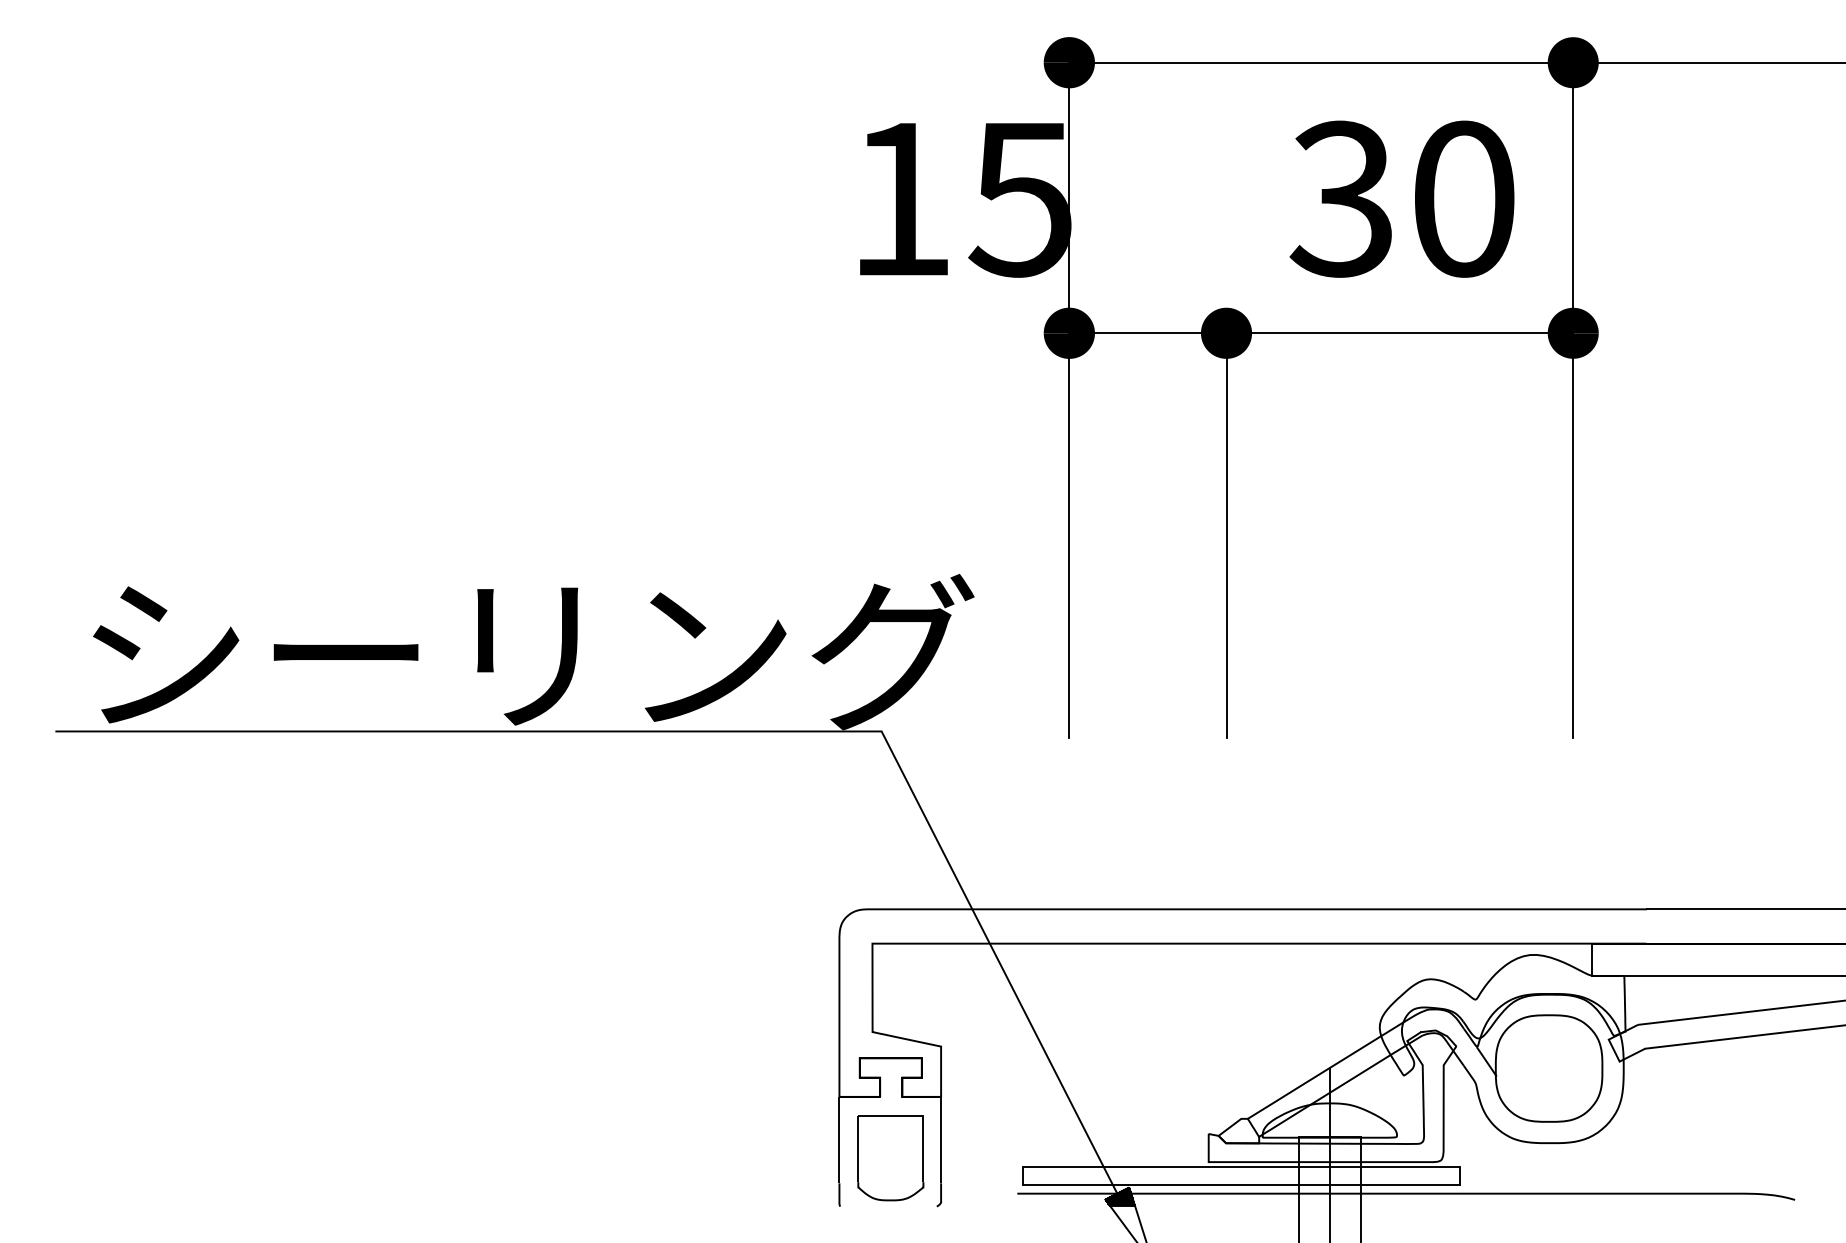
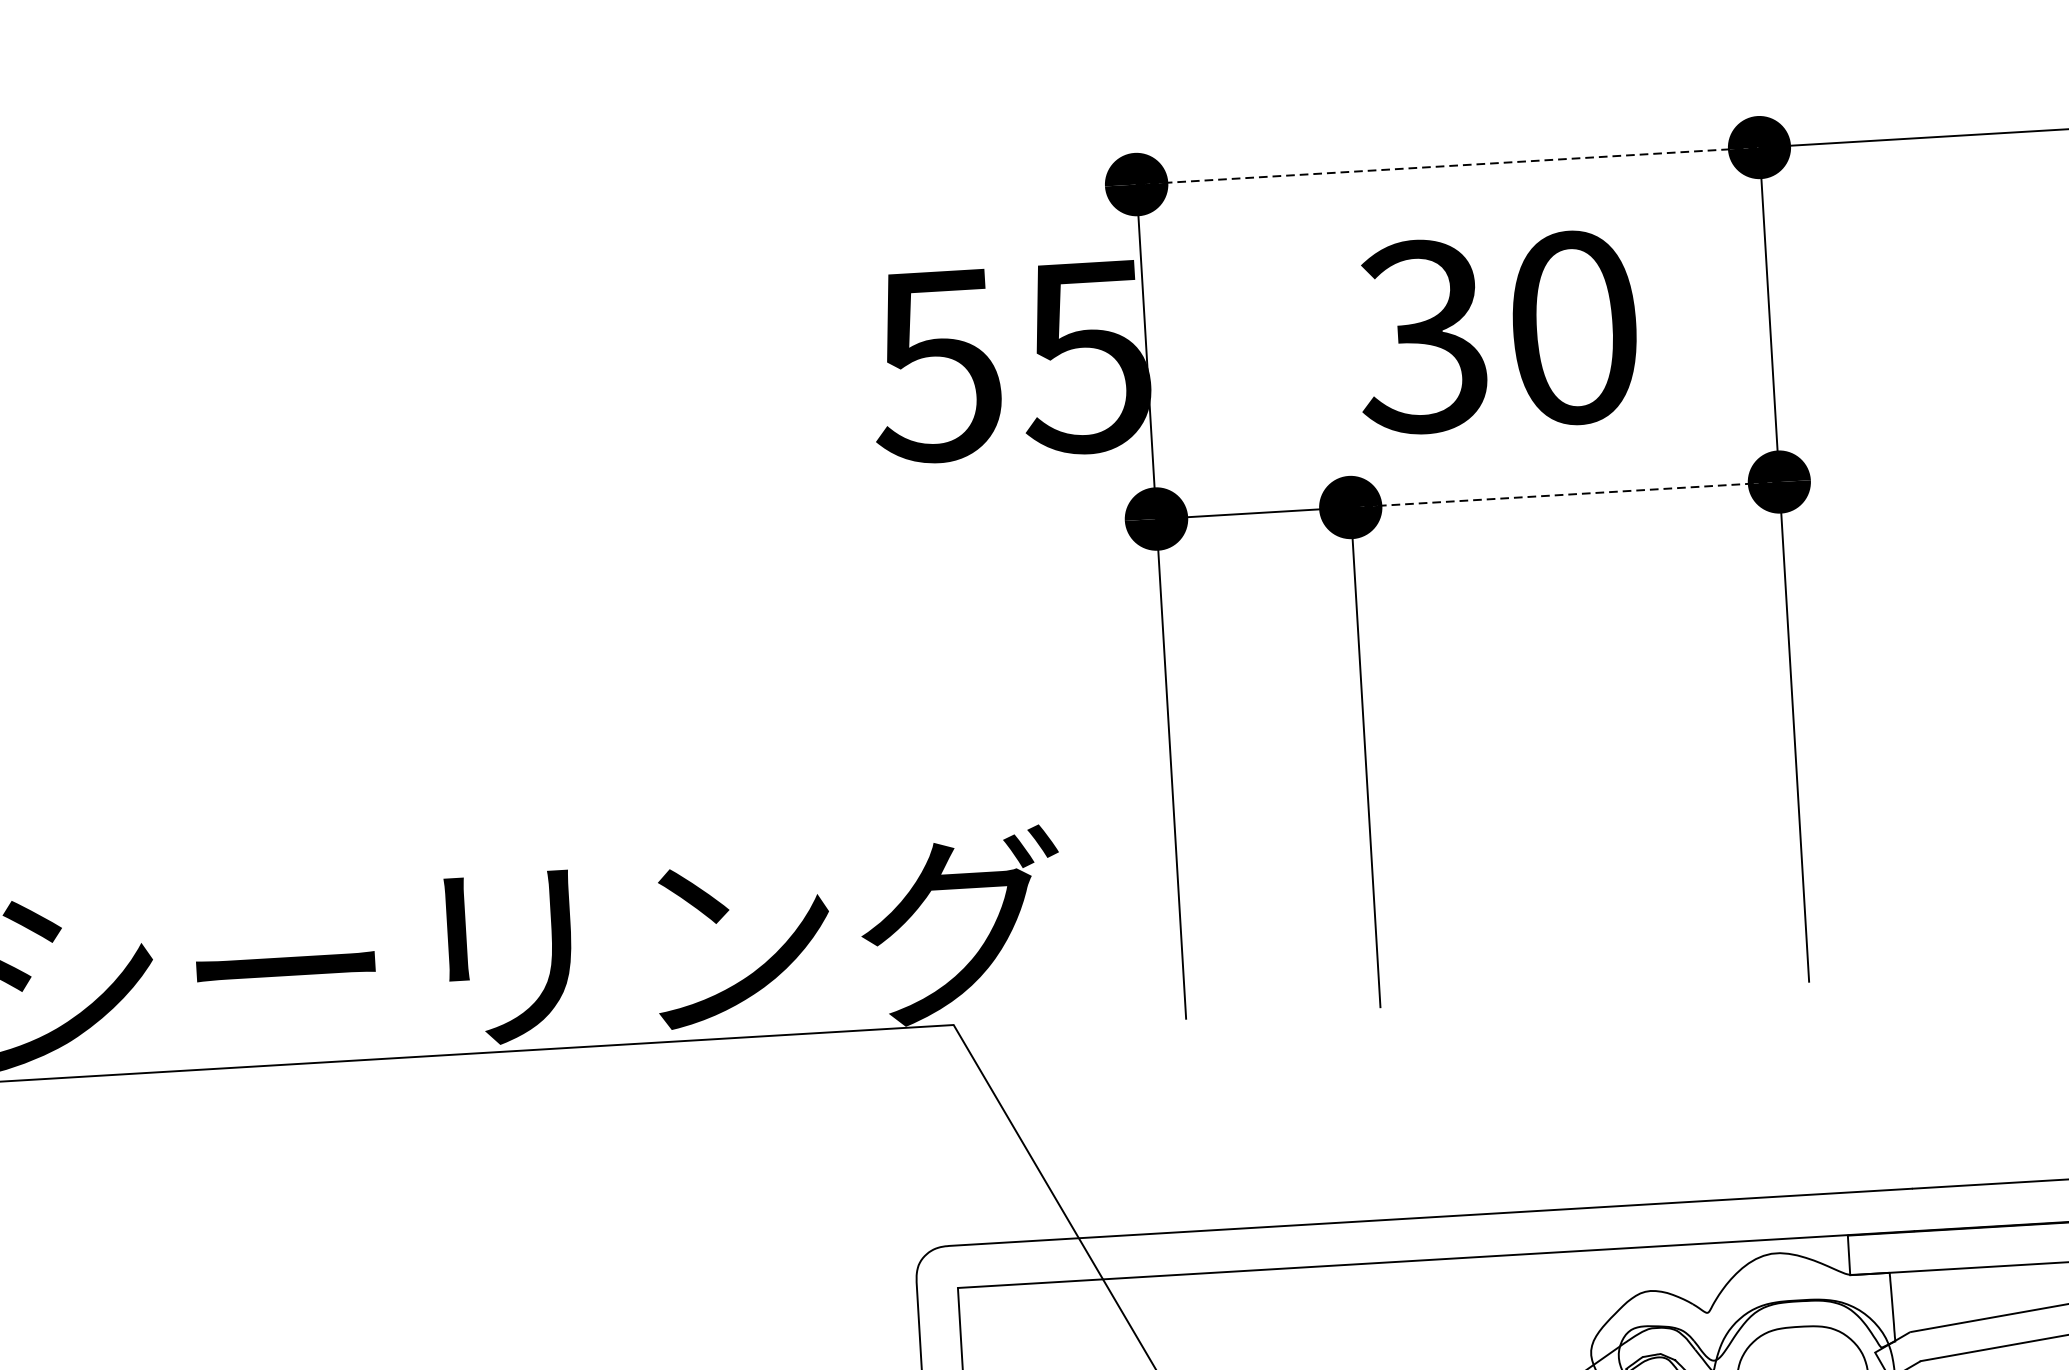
line: (1321, 62) -> (1448, 165), solid -> dashed
text: (1401, 198) -> (1496, 331), moved
text: (898, 200) -> (935, 367), 15 -> 55
line: (1400, 333) -> (1565, 494), solid -> dashed

